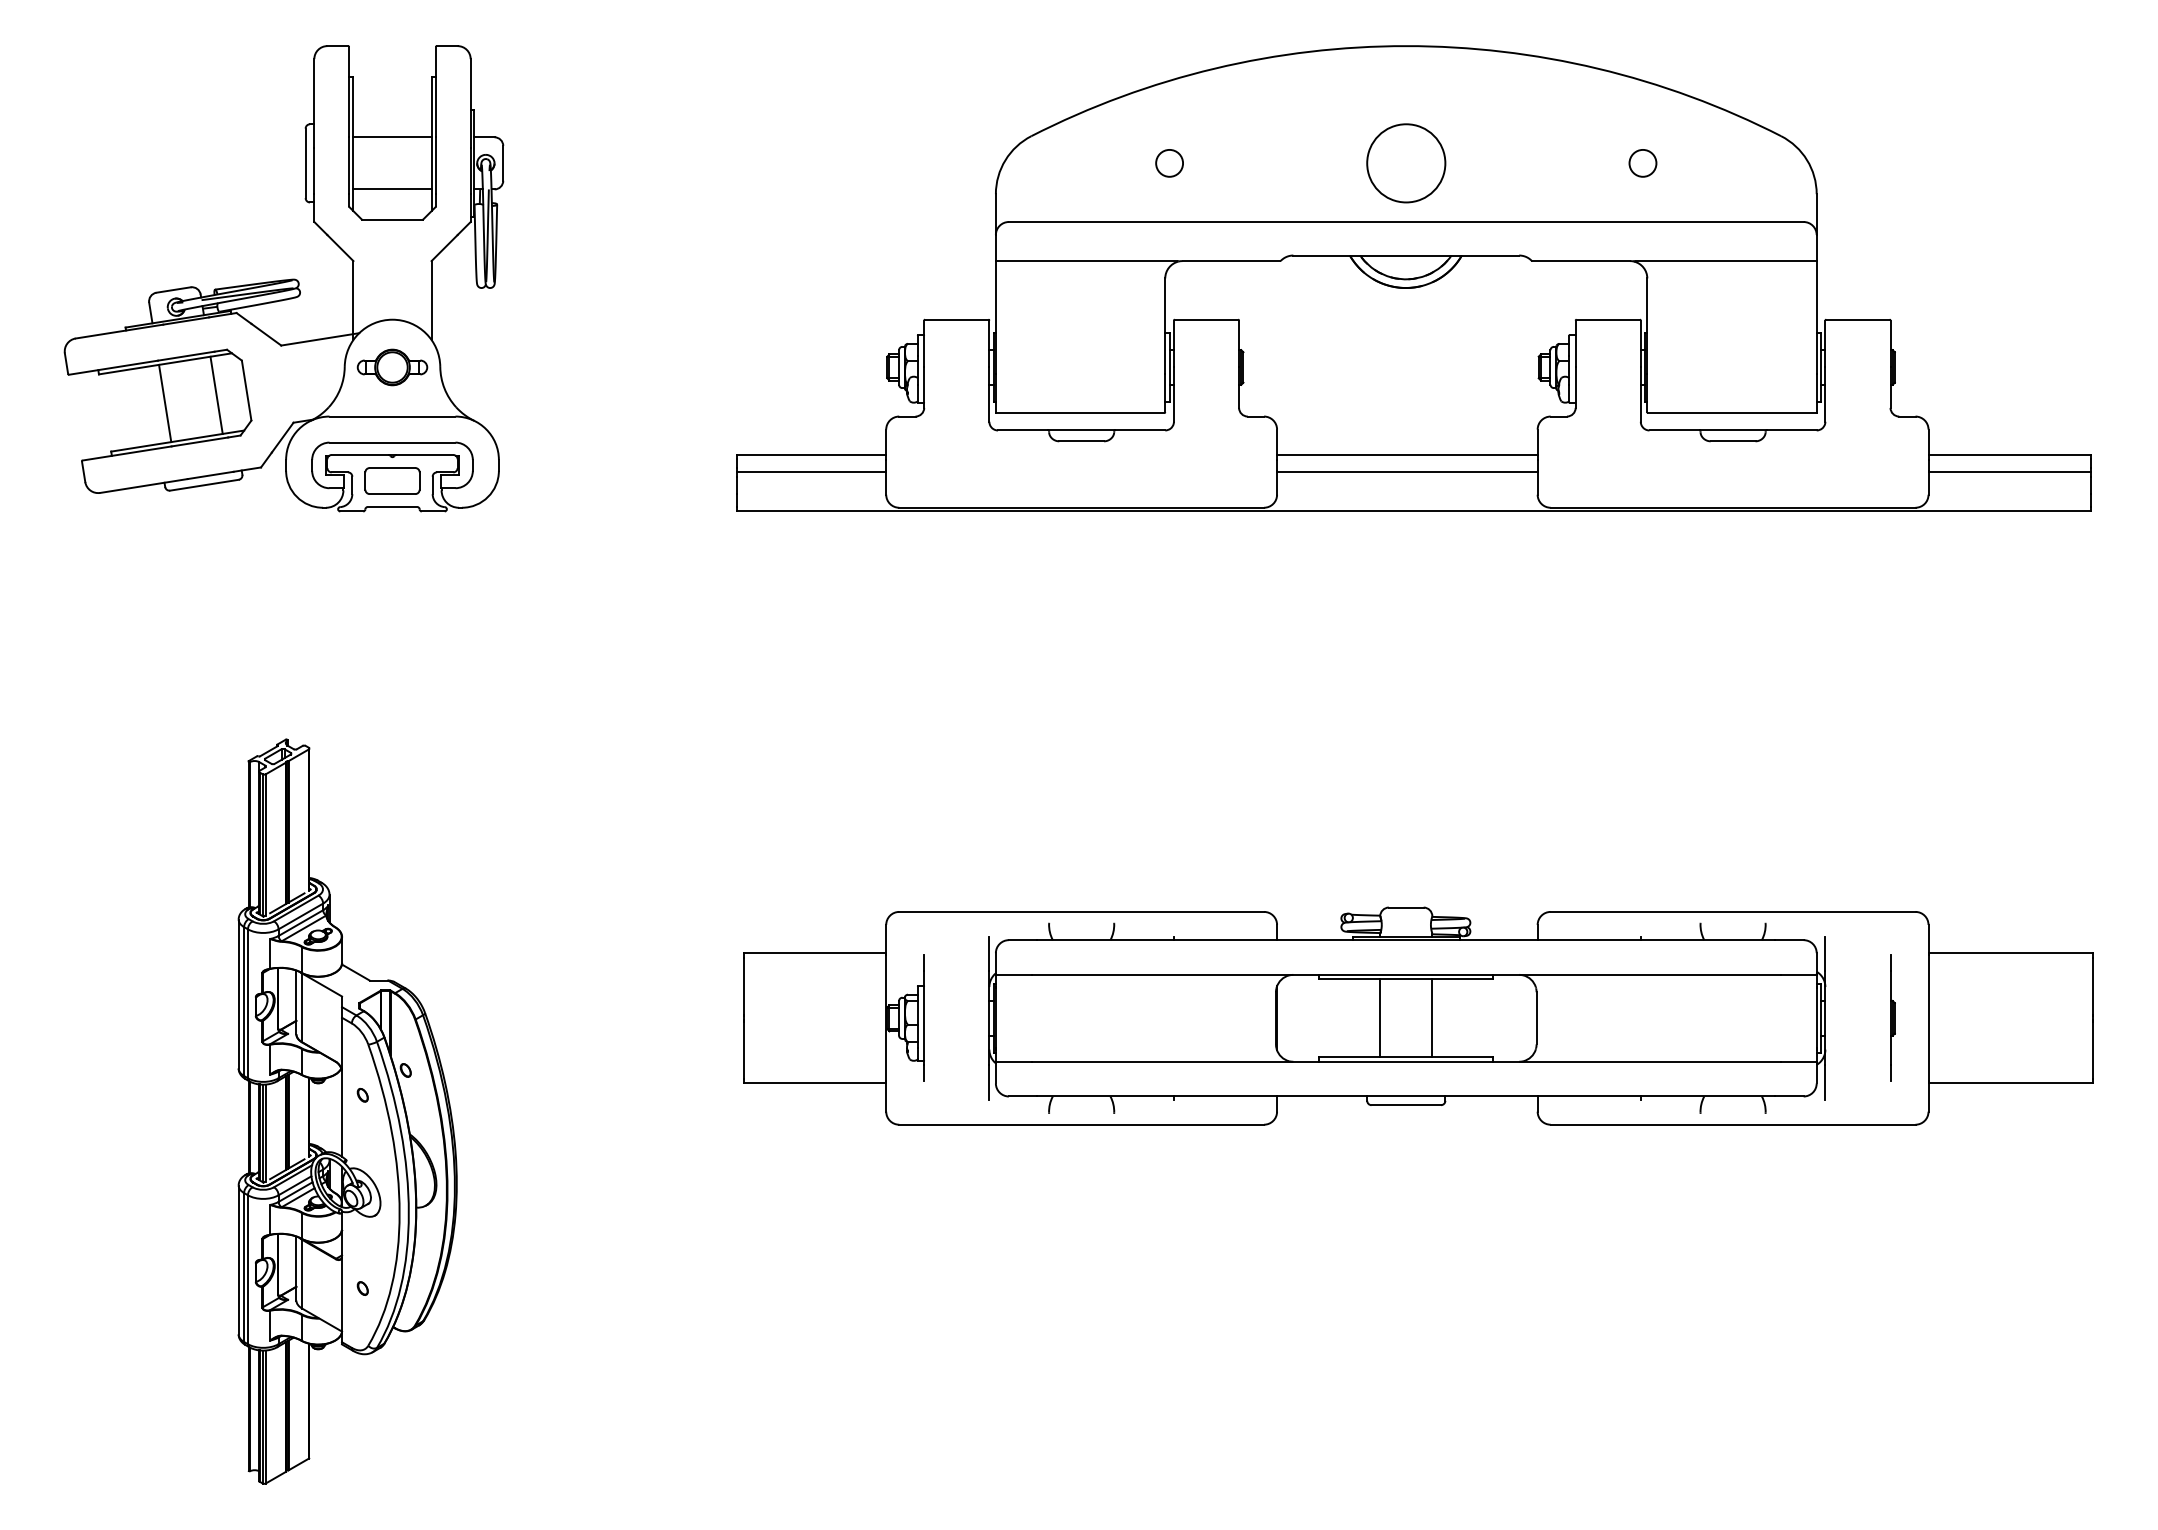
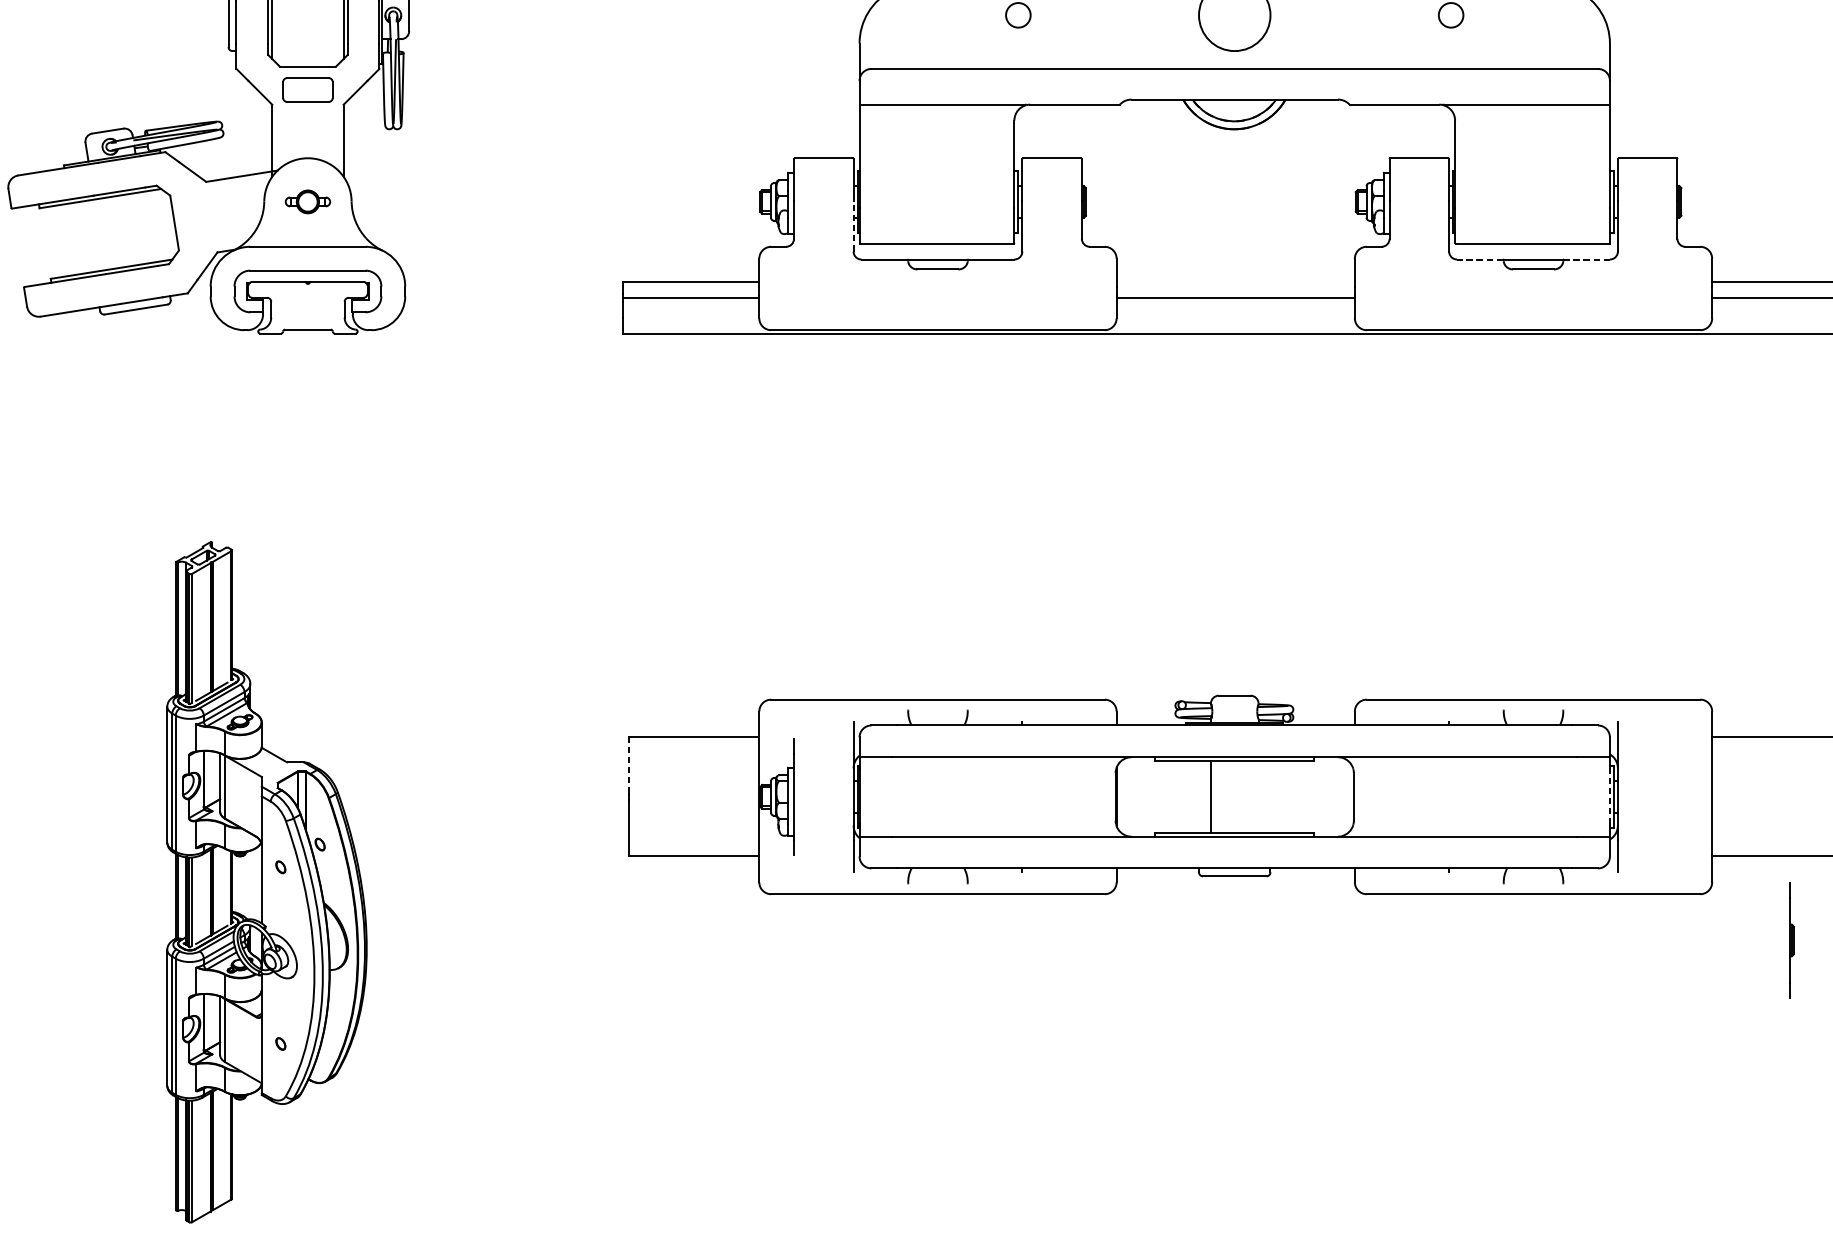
line: (392, 189) -> (307, 39), removed
part: (392, 367) -> (307, 201), size x0.7
line: (989, 393) -> (853, 225), solid -> dashed
line: (216, 394) -> (147, 226), removed
line: (165, 403) -> (100, 234), removed
line: (1674, 430) -> (1479, 259), solid -> dashed
line: (1791, 430) -> (1586, 259), solid -> dashed
line: (1407, 455) -> (1235, 282), removed
part: (392, 480) -> (307, 89), moved
line: (743, 986) -> (628, 767), solid -> dashed
line: (1816, 1017) -> (1609, 796), solid -> dashed
part: (1892, 1017) -> (1791, 939), moved
line: (1432, 1018) -> (1258, 797), removed

